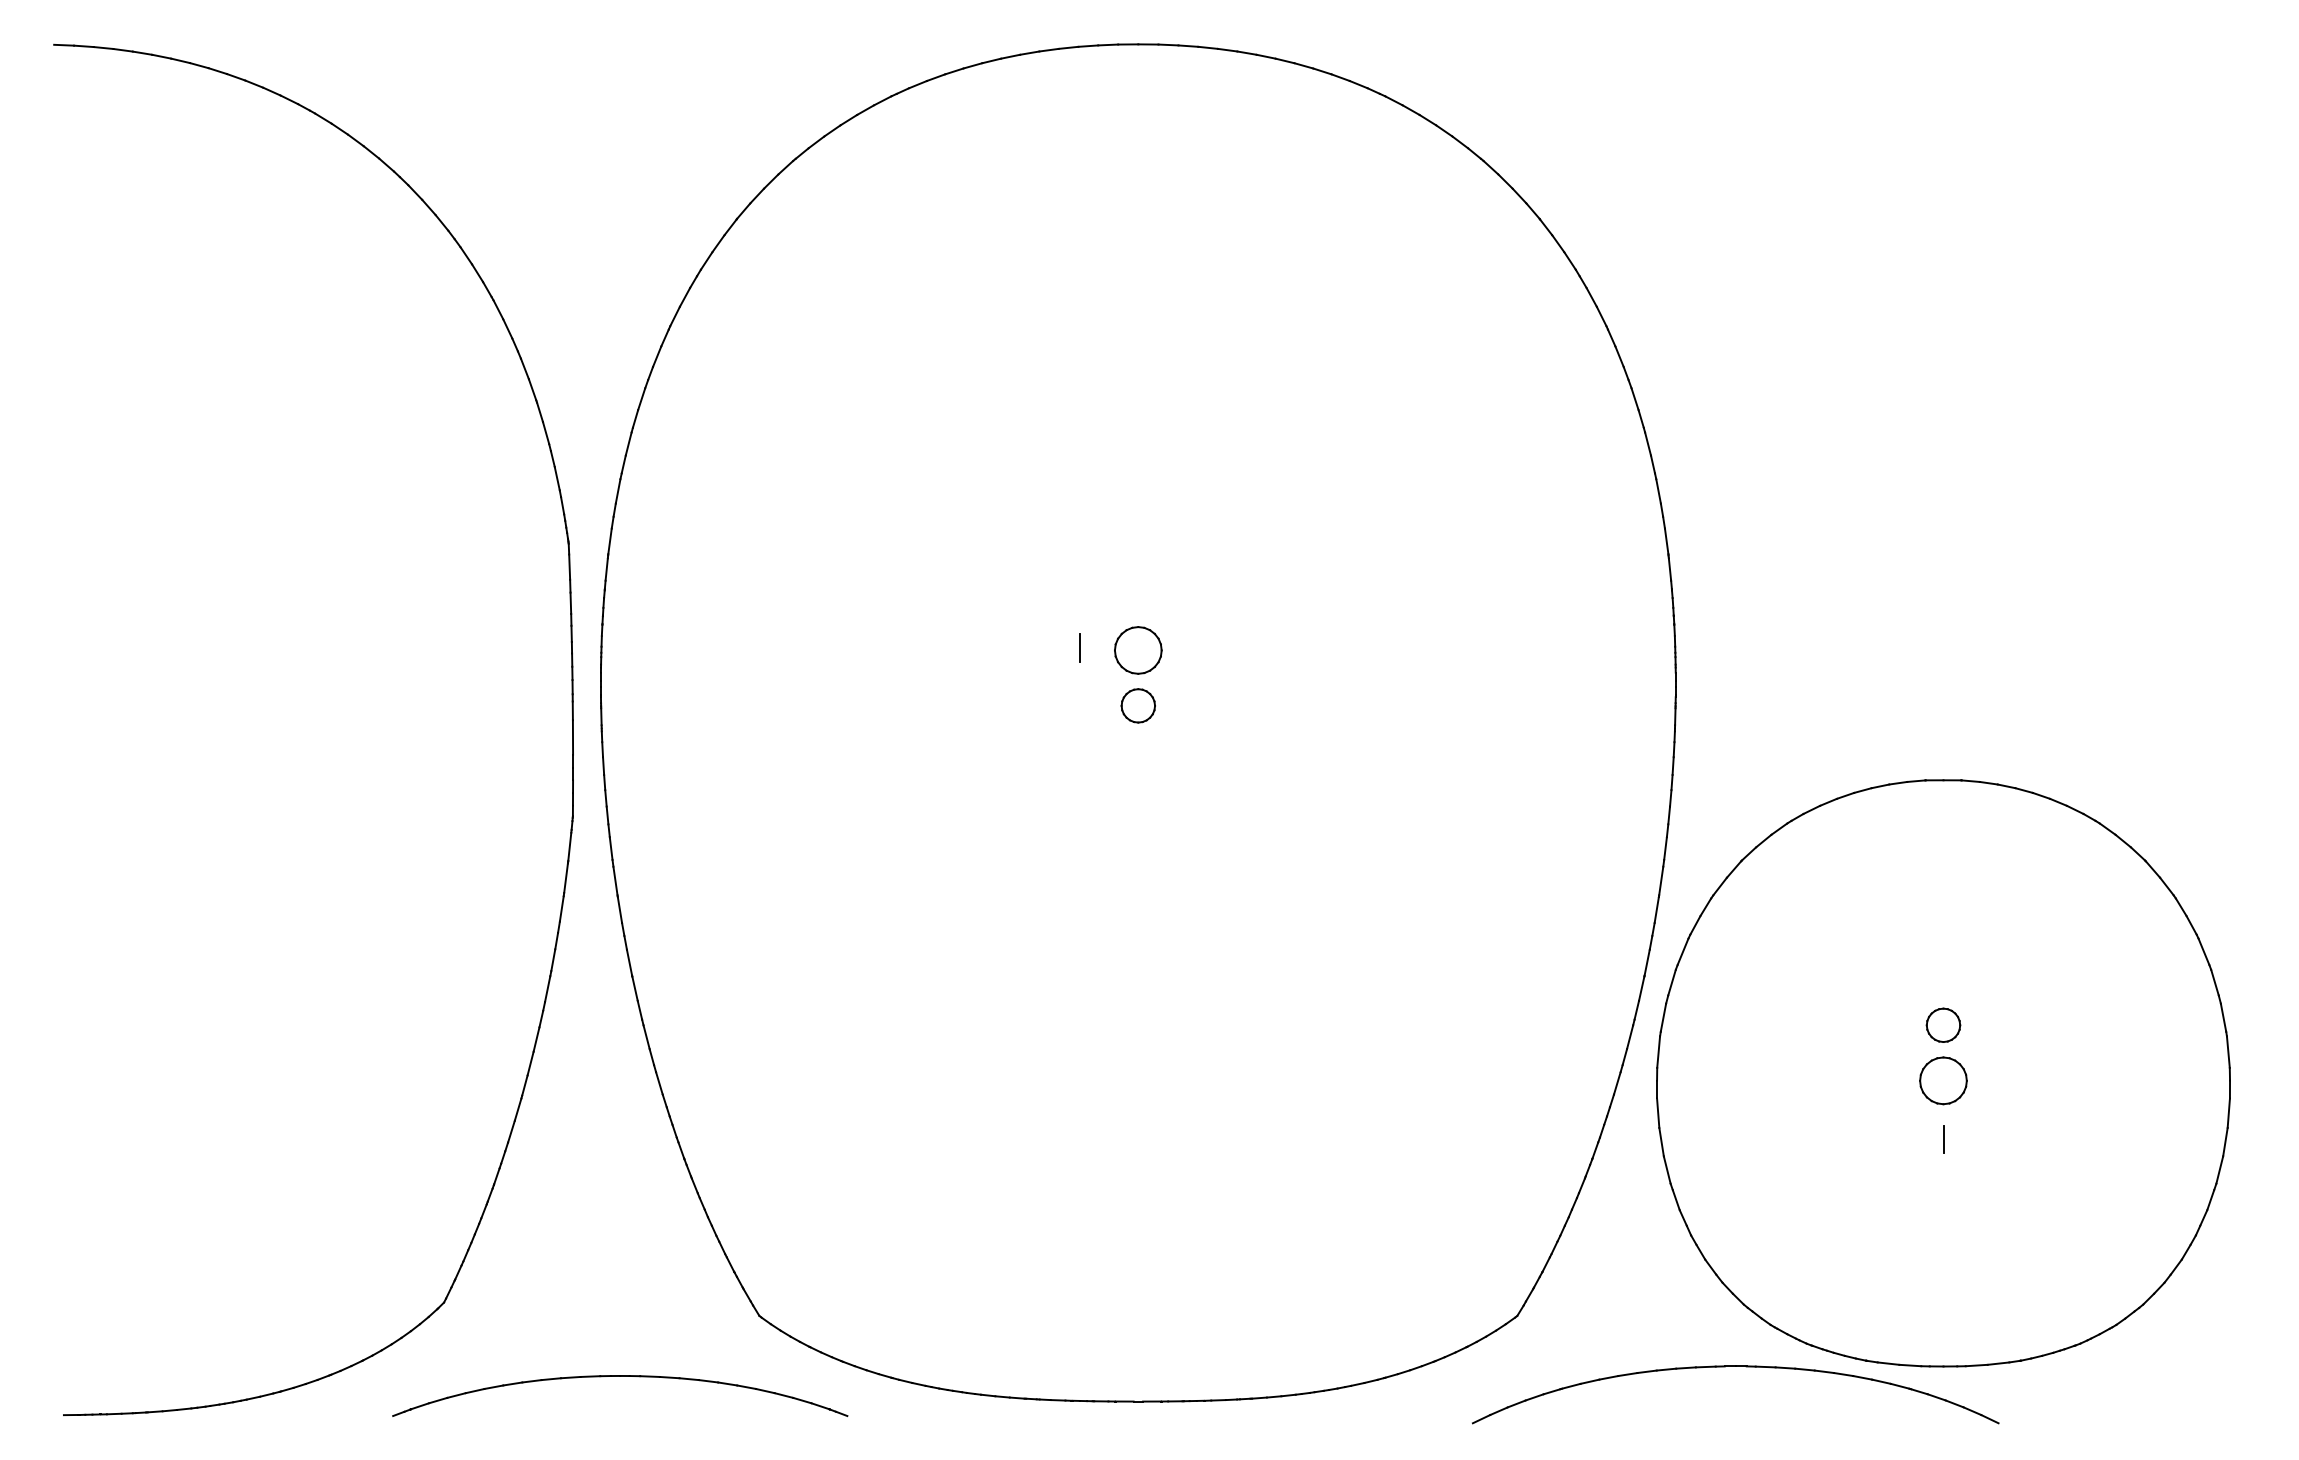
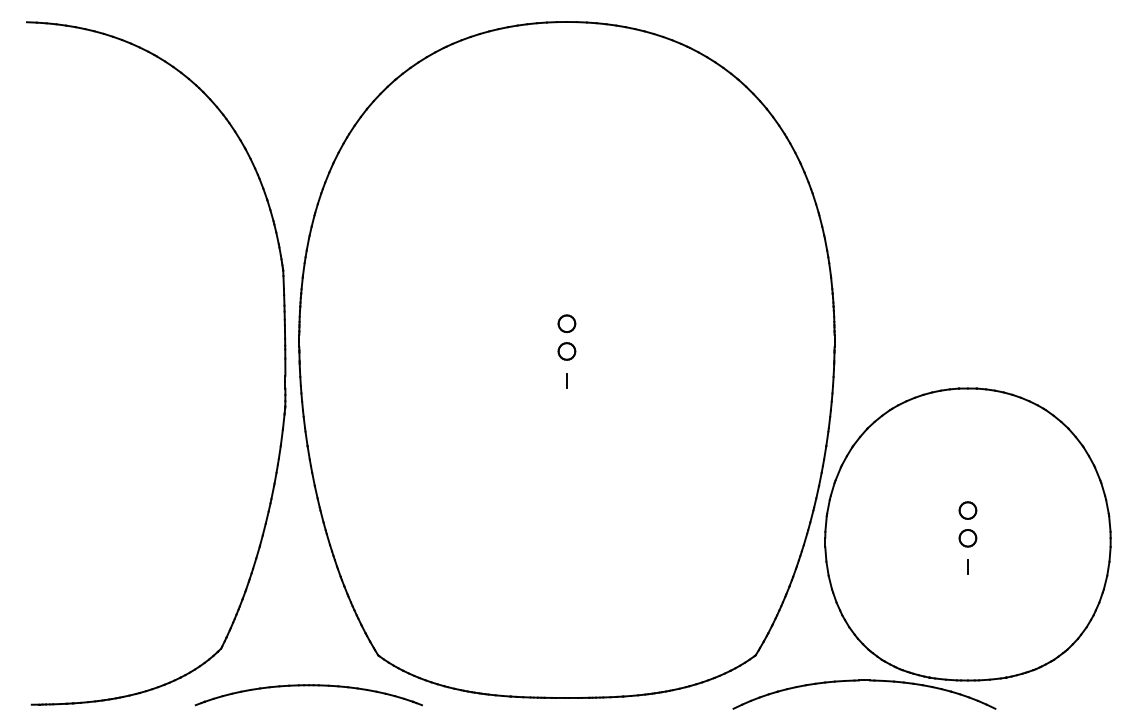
line: (1079, 647) -> (566, 380), moved
part: (1137, 649) -> (566, 323), size x0.71
part: (1942, 1081) -> (967, 538), size x0.71

